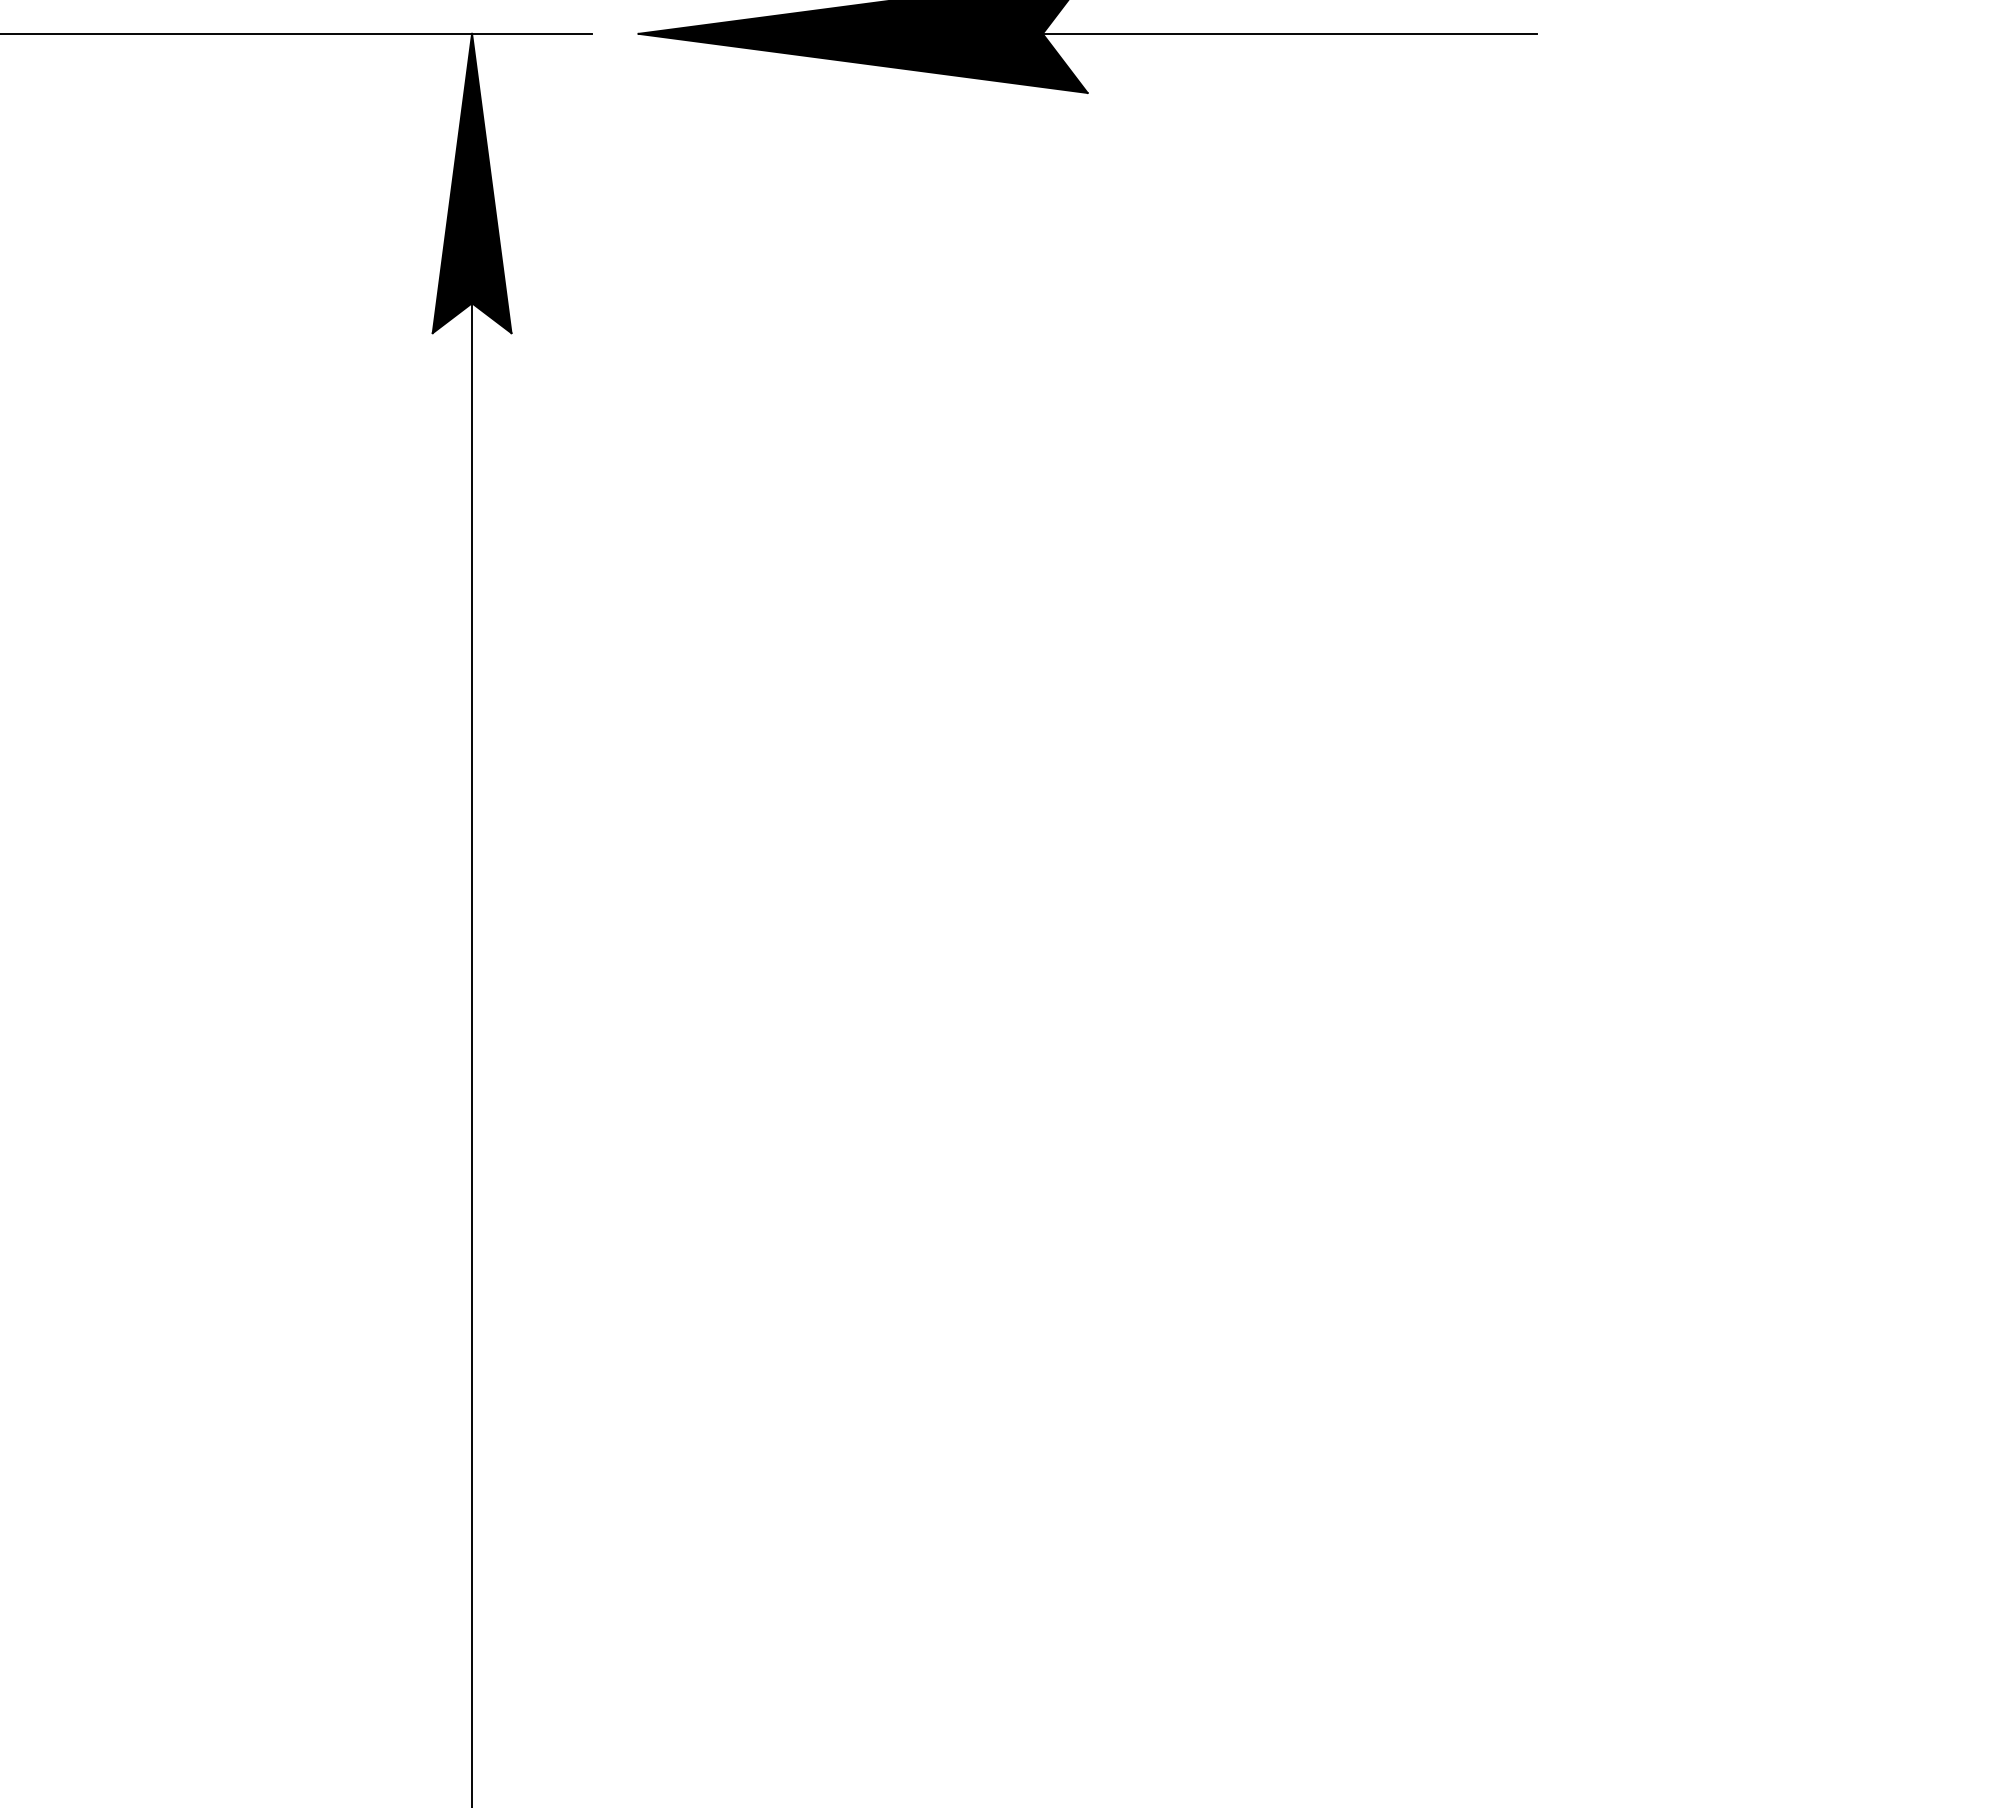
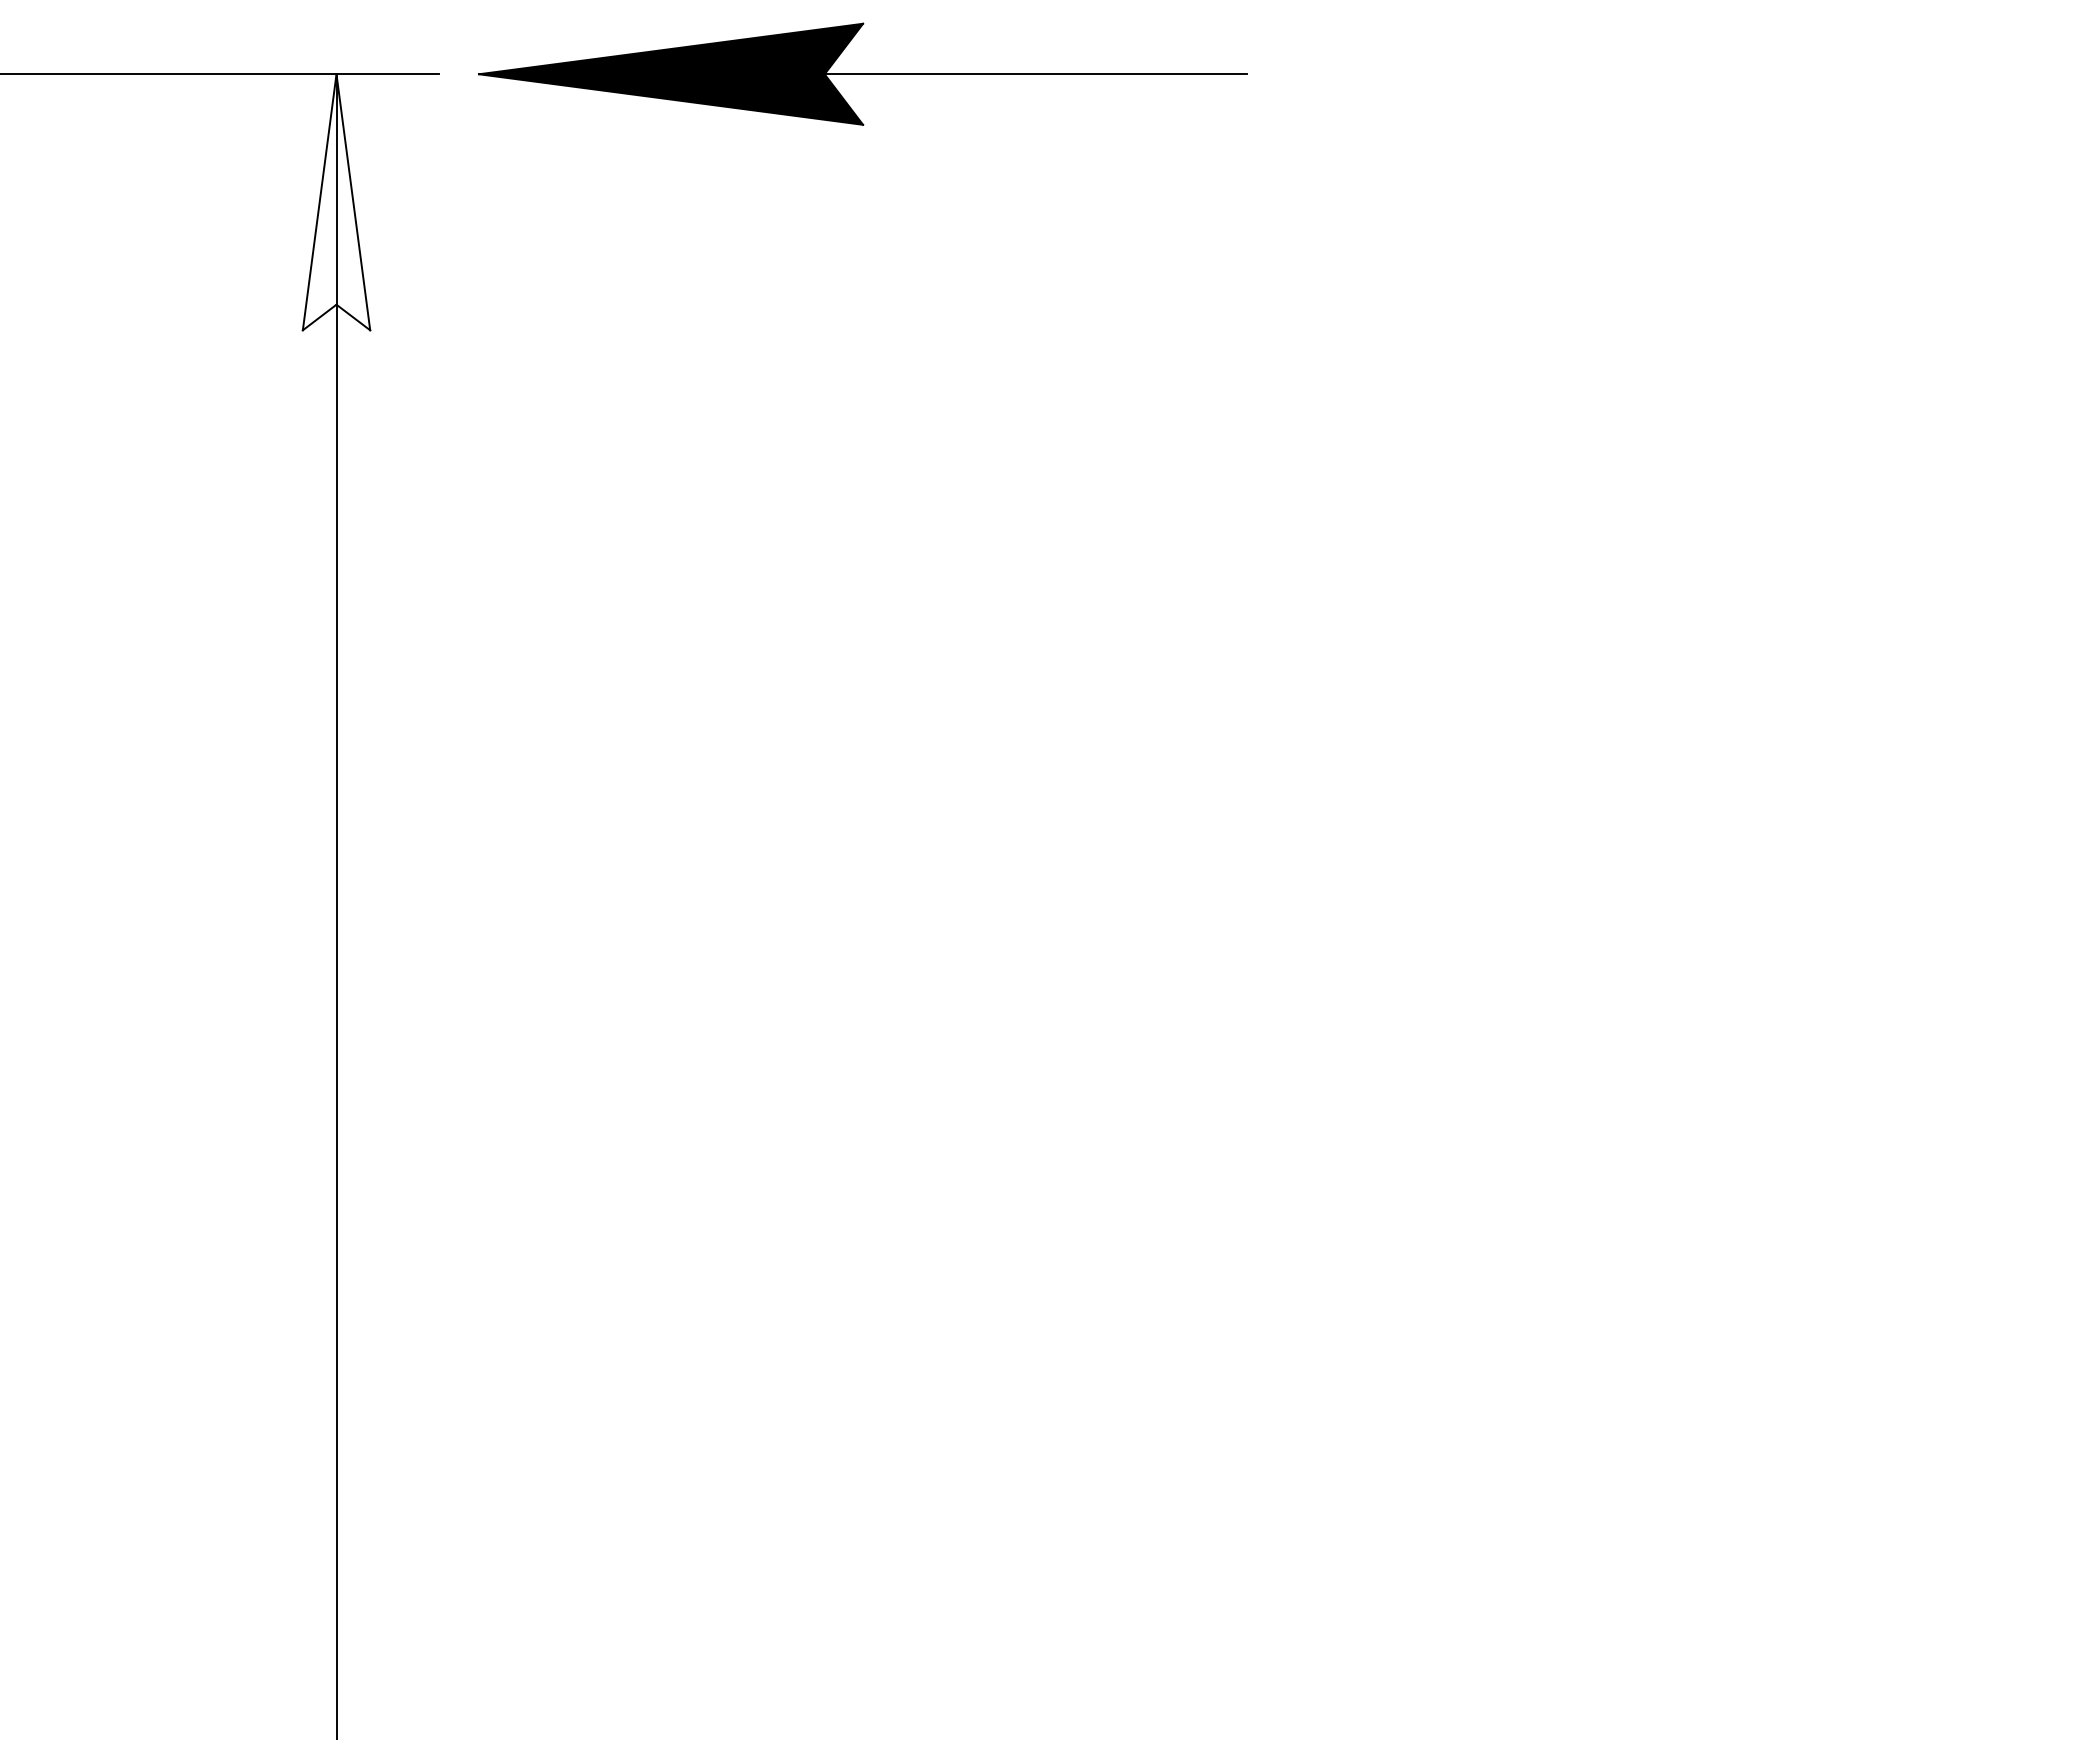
fill: (472, 183) -> (336, 202), removed

